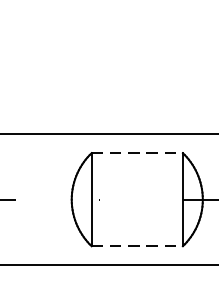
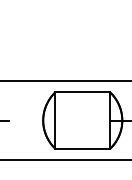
line: (136, 153) -> (82, 92), dashed -> solid
line: (136, 245) -> (82, 148), dashed -> solid

